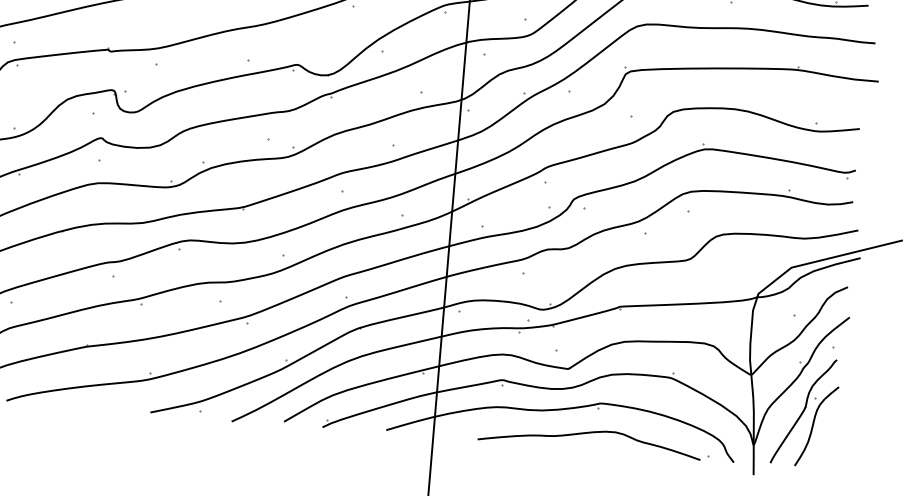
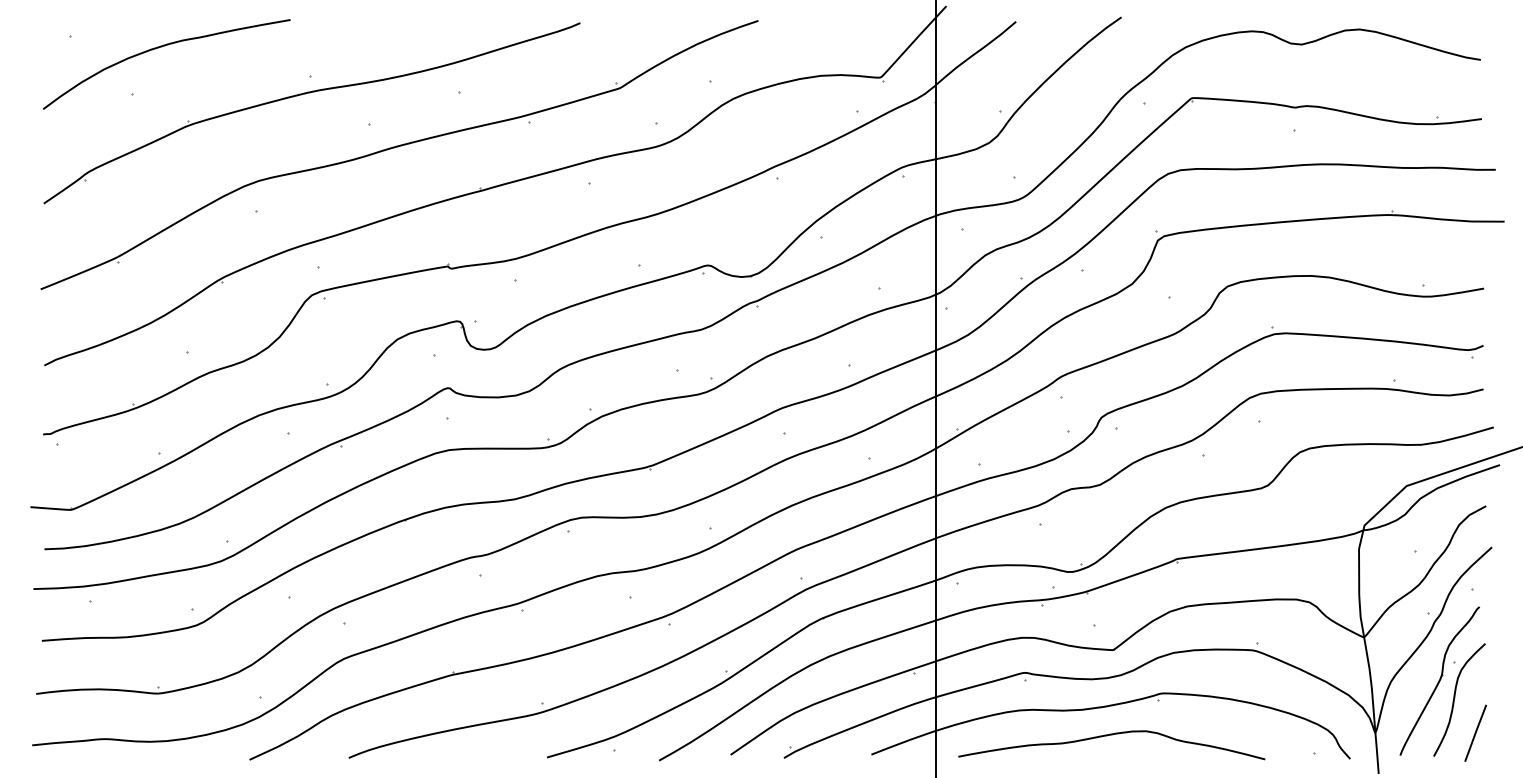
curve: (587, 433) -> (1107, 736), moved
line: (826, 450) -> (1475, 732), added

